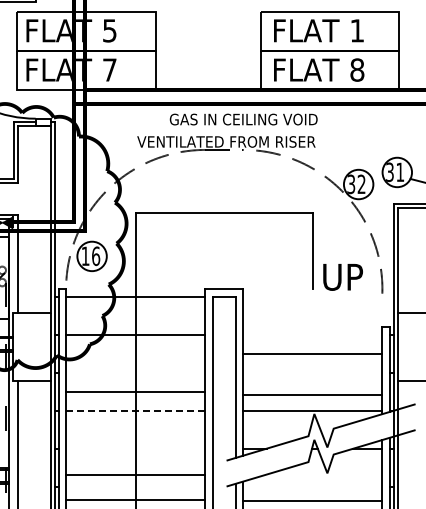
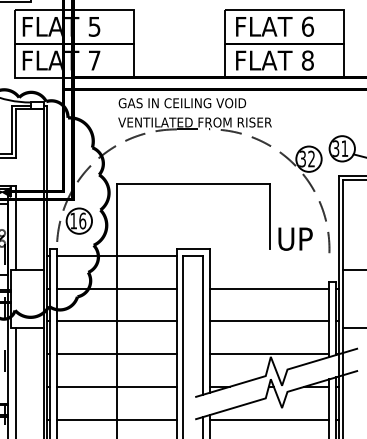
text: (357, 30) -> (308, 26), 1 -> 6
text: (243, 119) -> (182, 103), moved
line: (312, 353) -> (269, 288), moved
line: (135, 391) -> (116, 321), moved
line: (312, 394) -> (269, 321), moved
line: (135, 410) -> (116, 353), dashed -> solid
line: (135, 474) -> (116, 386), moved
line: (135, 499) -> (116, 419), moved
line: (312, 500) -> (269, 419), moved

